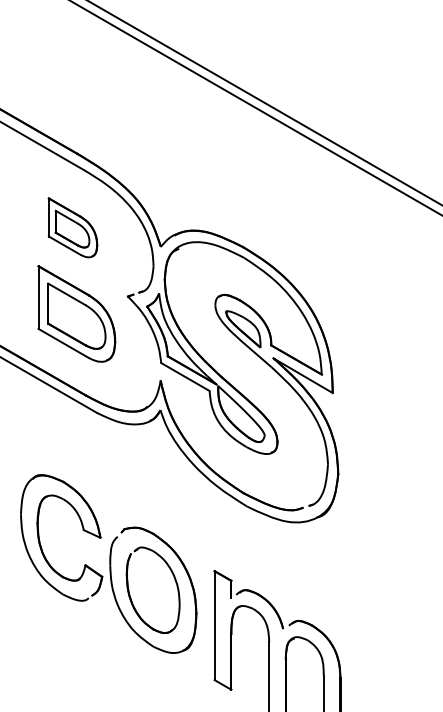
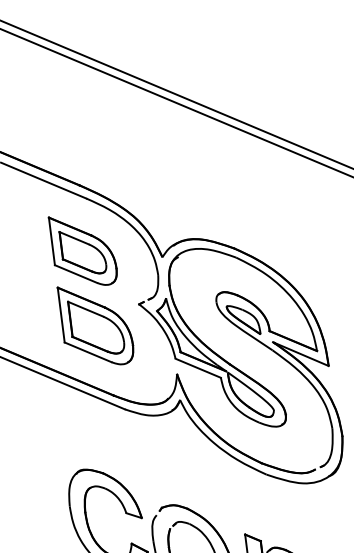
part: (72, 227) -> (83, 250), size x1.43

